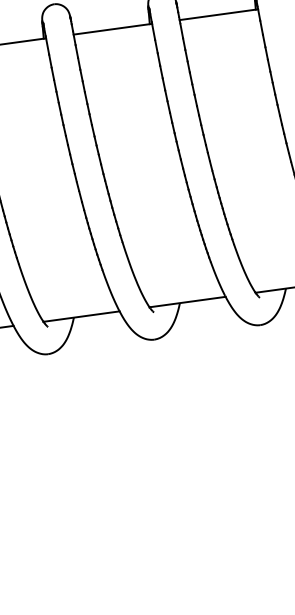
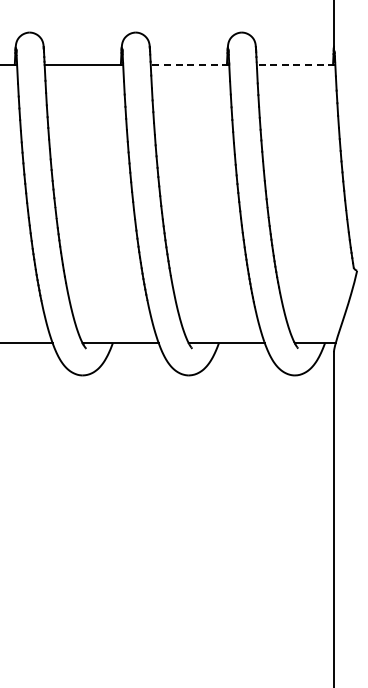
line: (218, 15) -> (295, 65), solid -> dashed
line: (112, 29) -> (189, 65), solid -> dashed

